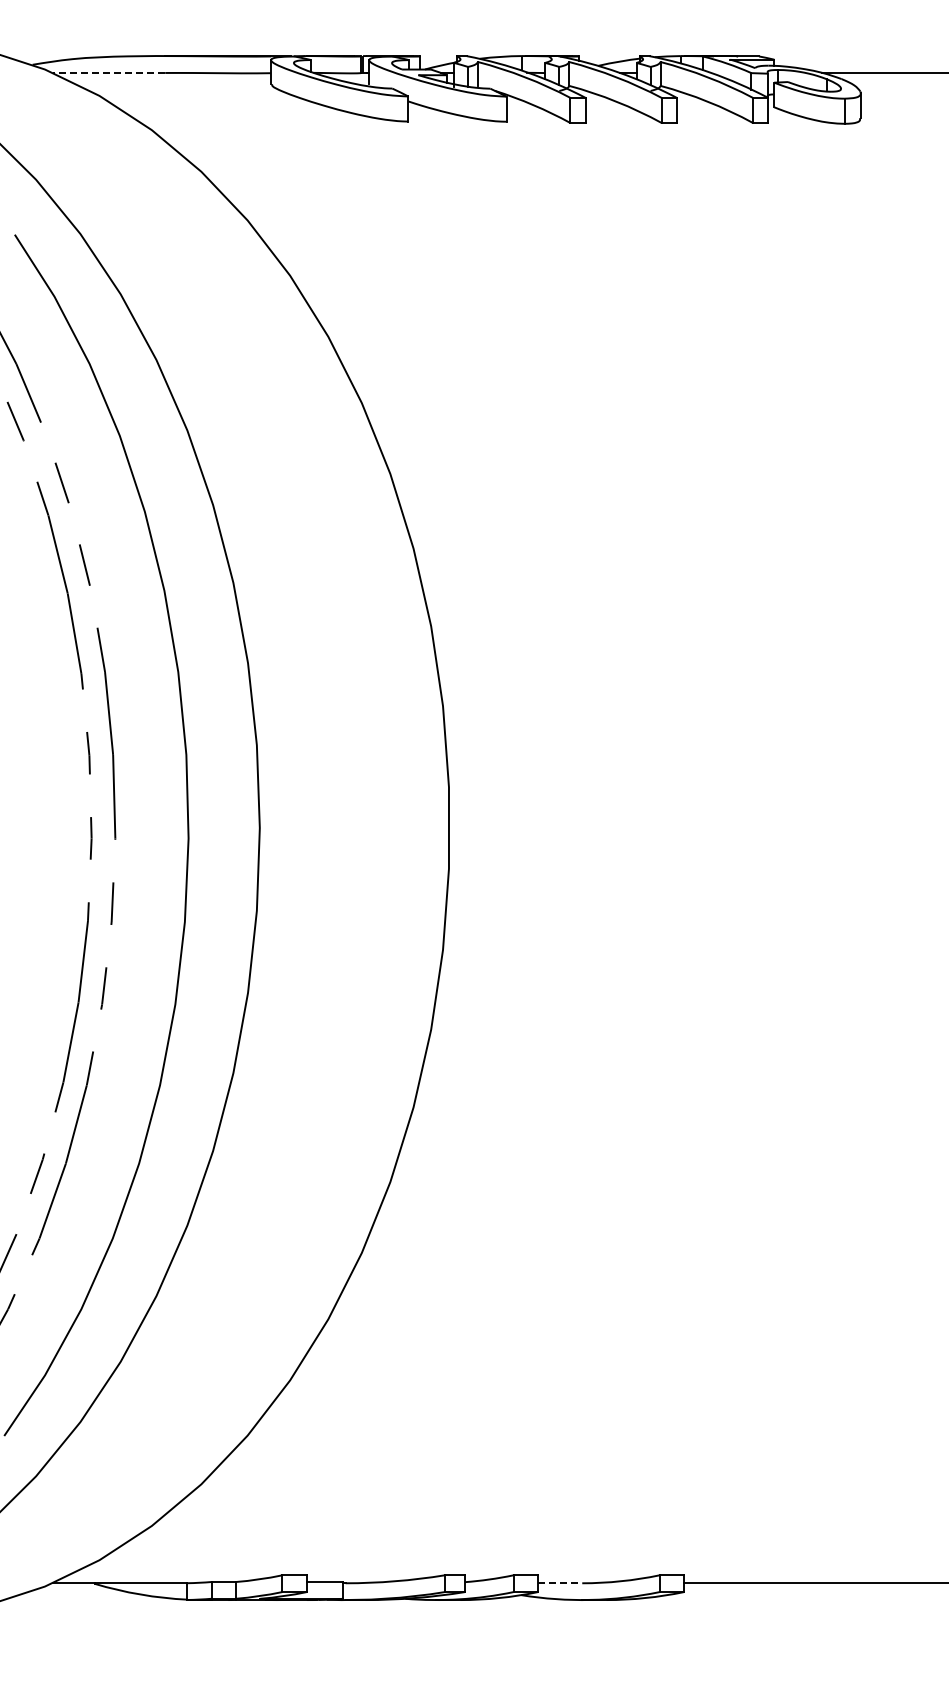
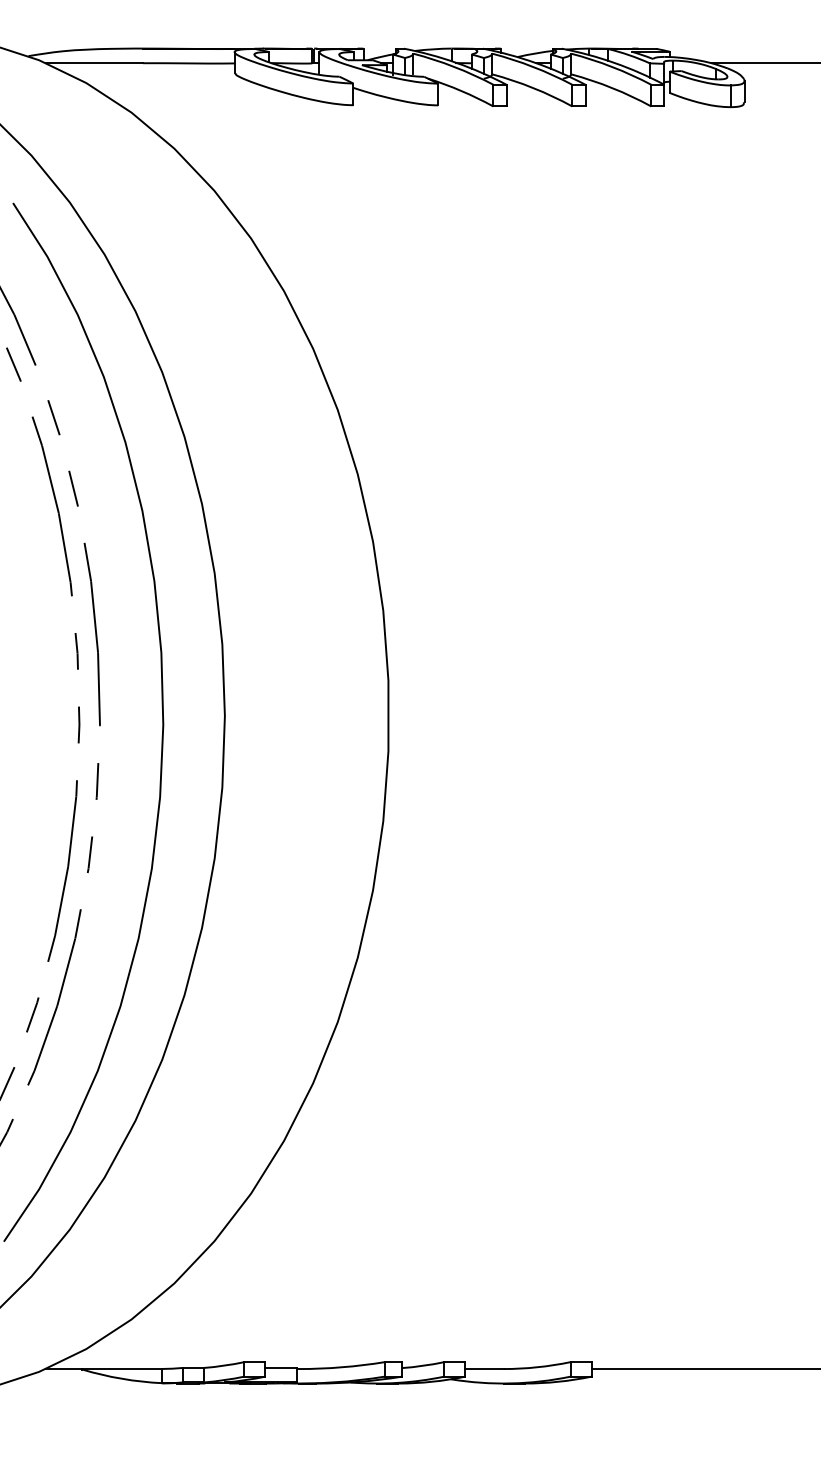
line: (108, 72) -> (94, 62), dashed -> solid
line: (560, 1583) -> (484, 1369), dashed -> solid

